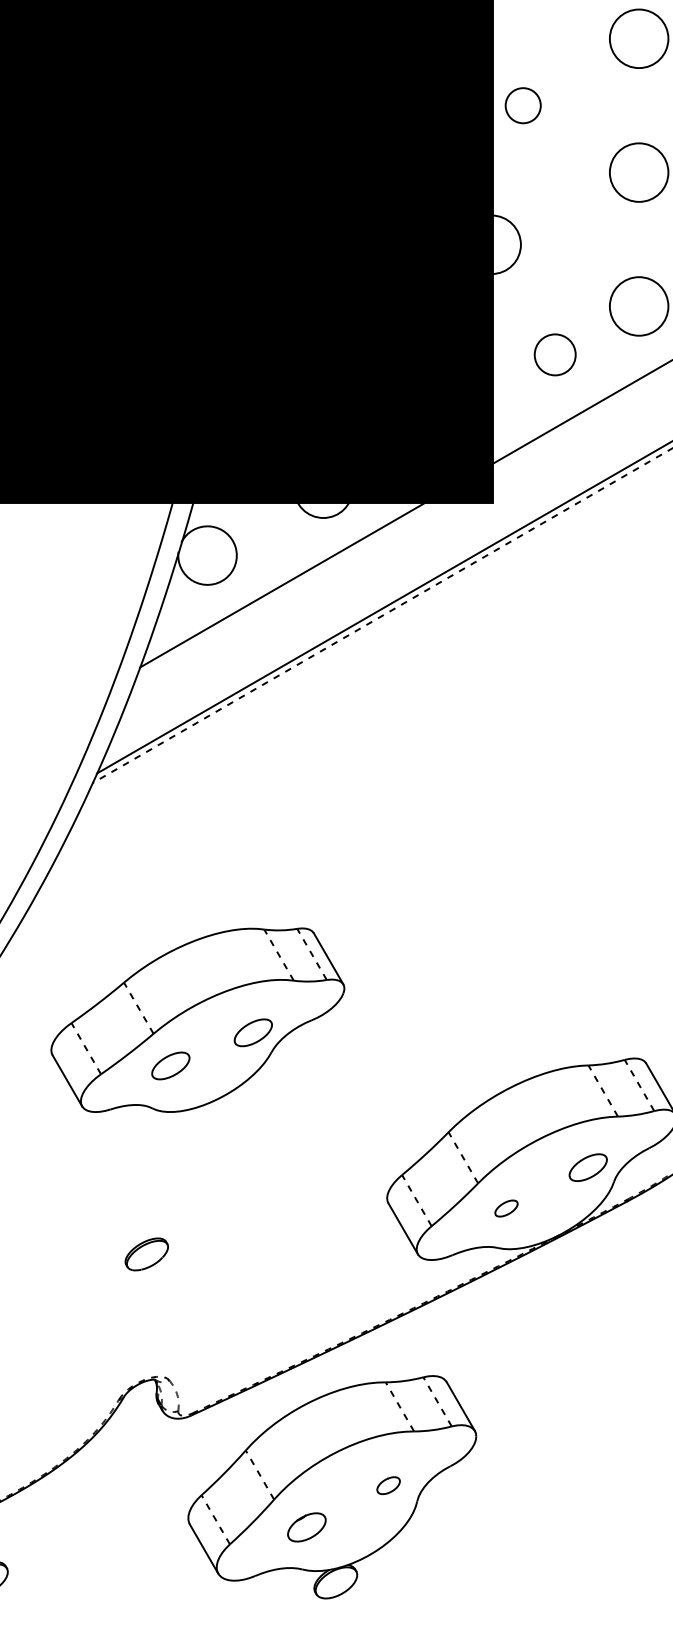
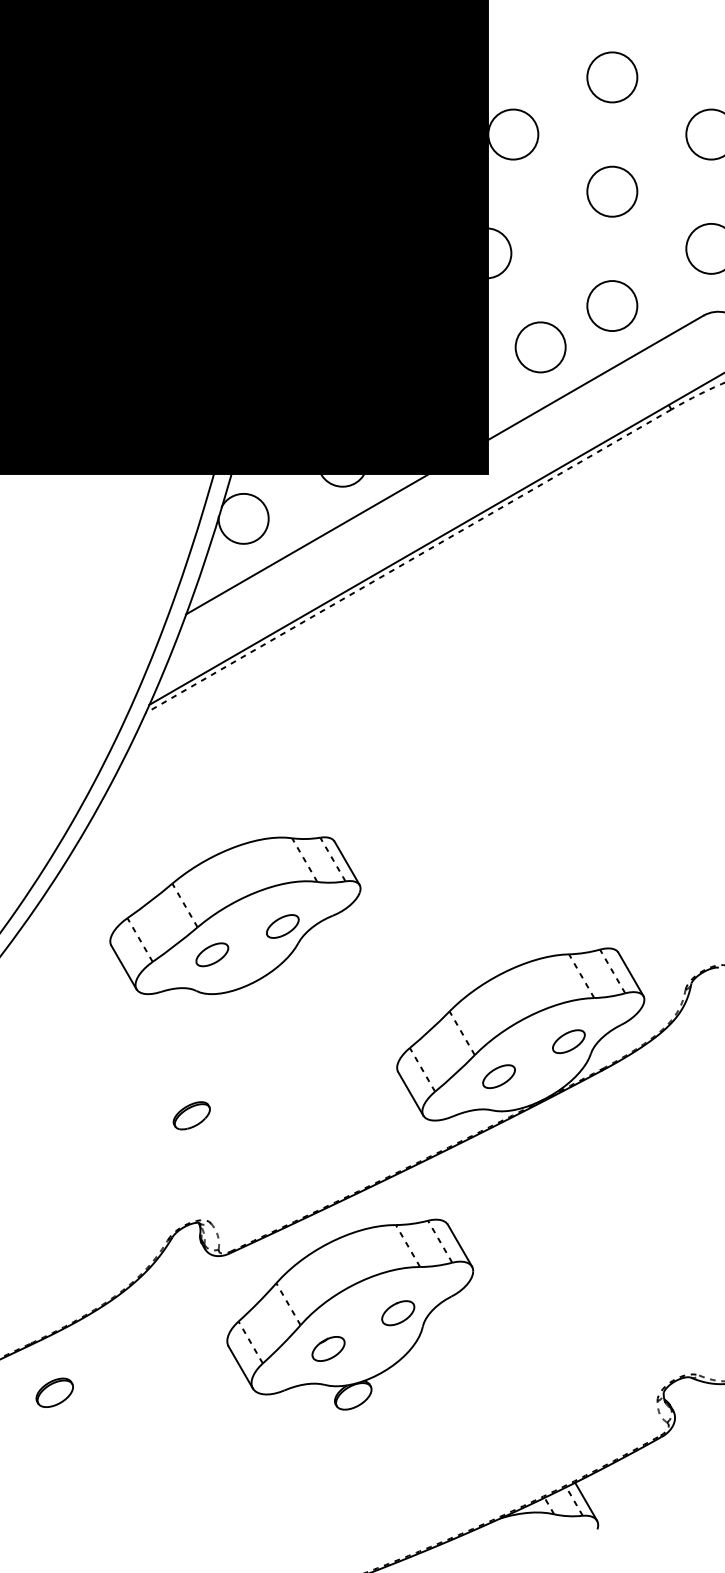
circle: (523, 105) -> (513, 134), size x1.67
circle: (555, 354) -> (540, 347), size x1.43
part: (505, 1208) -> (498, 1076), size x1.67
part: (388, 1485) -> (398, 1313), size x1.67

